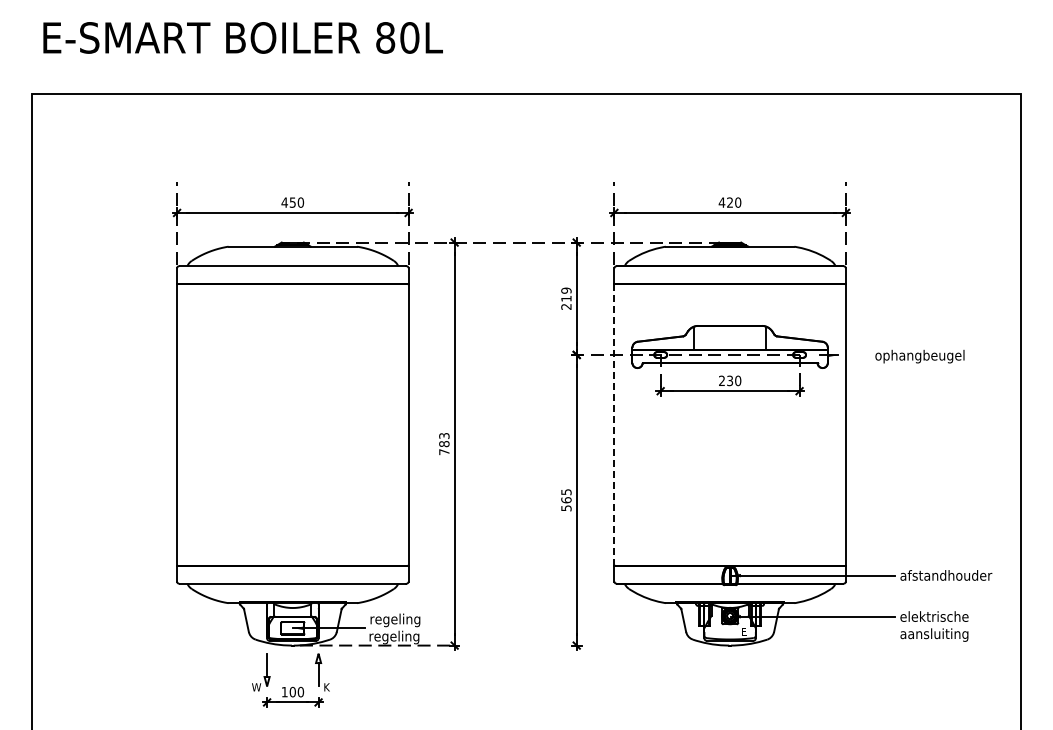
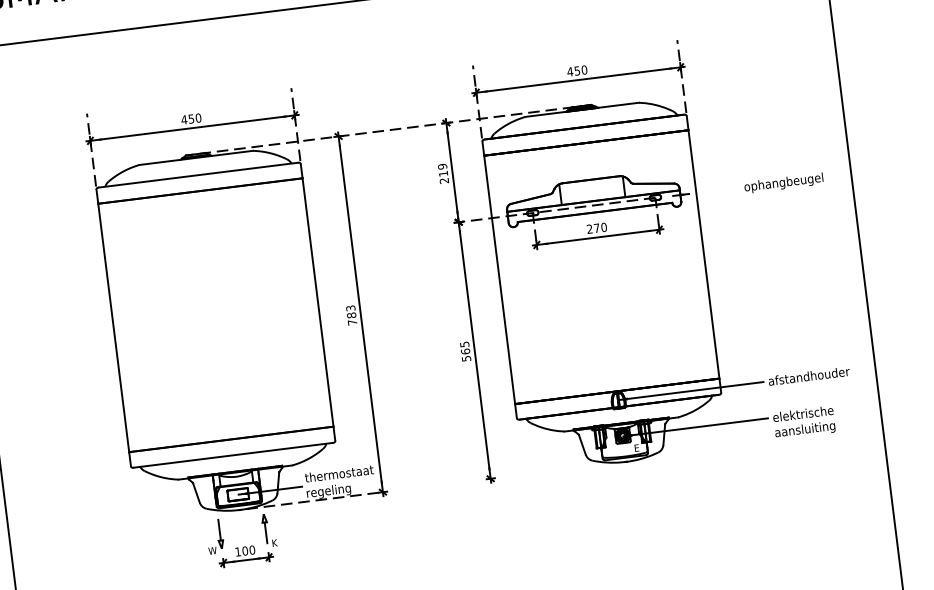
text: (729, 202) -> (576, 70), 420 -> 450
text: (919, 356) -> (783, 183), moved
text: (730, 380) -> (597, 227), 230 -> 270
line: (614, 424) -> (499, 279), dashed -> solid
text: (408, 620) -> (339, 475), regeling -> thermostaat

